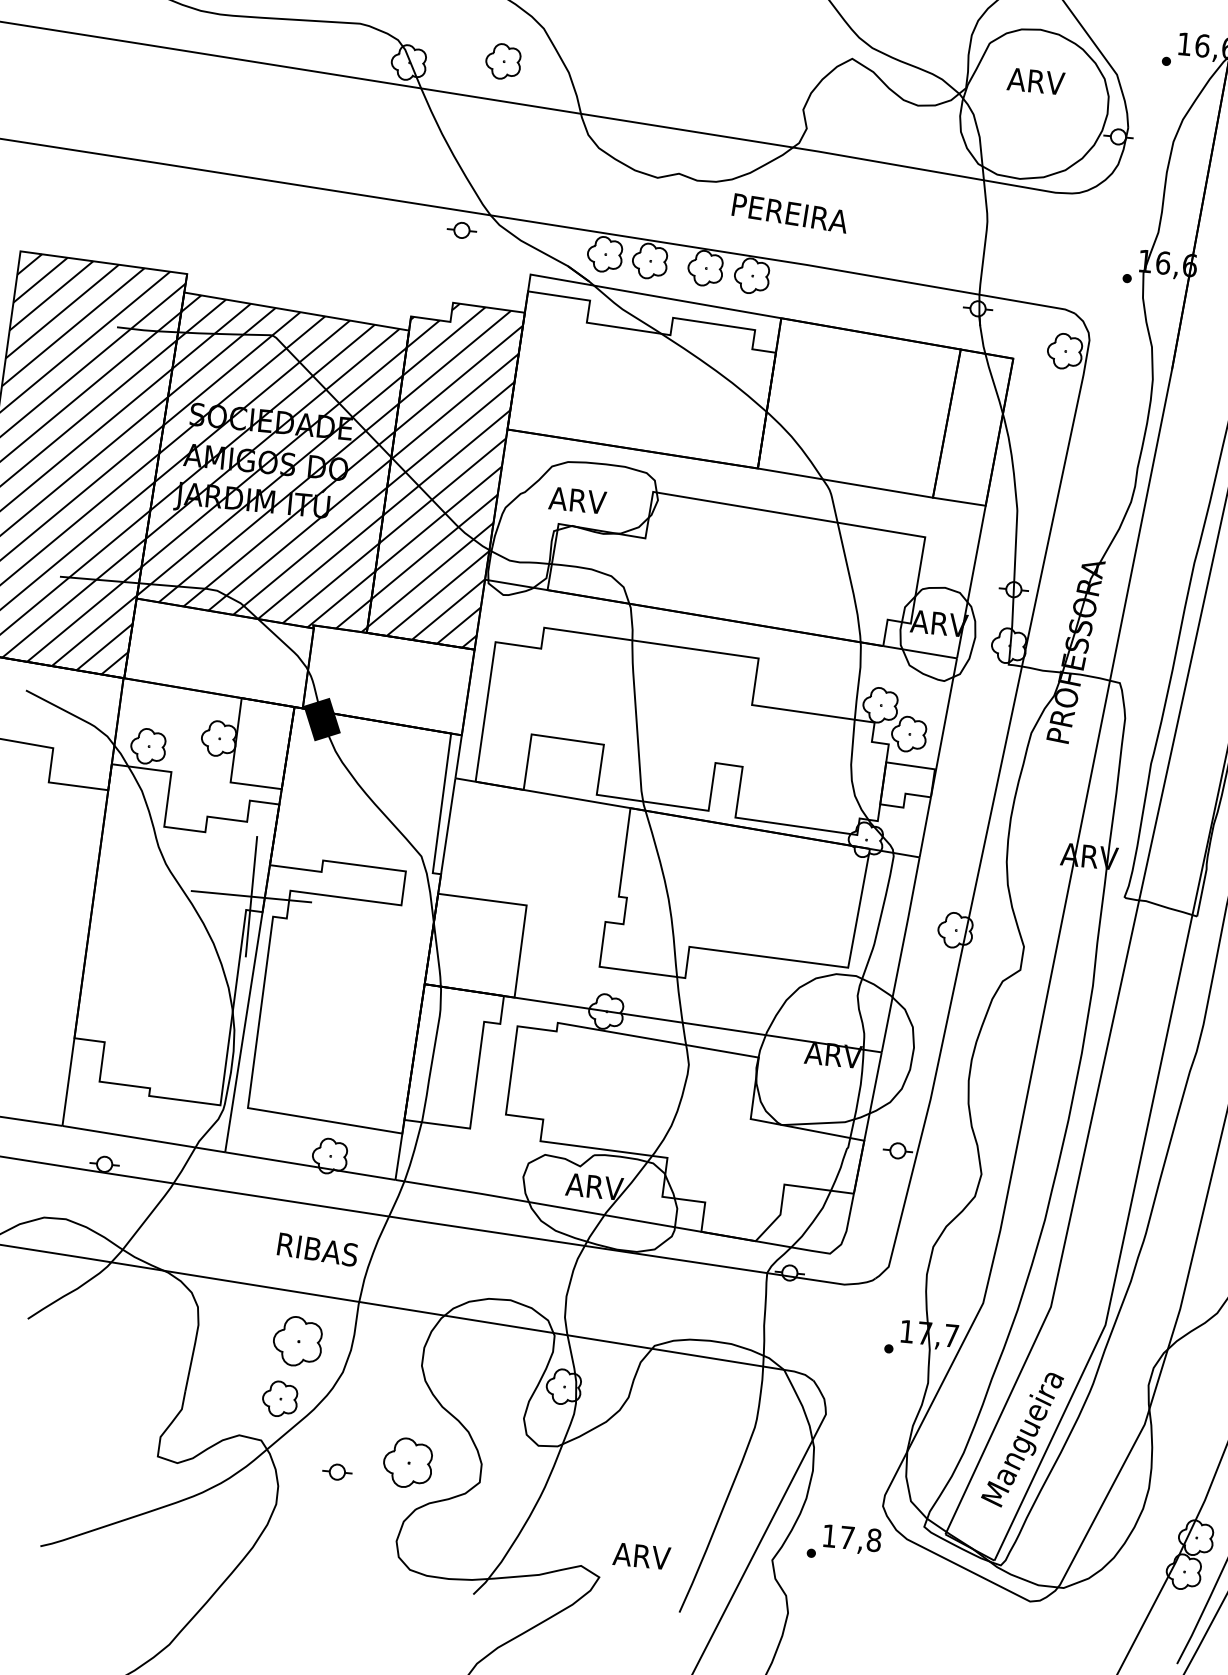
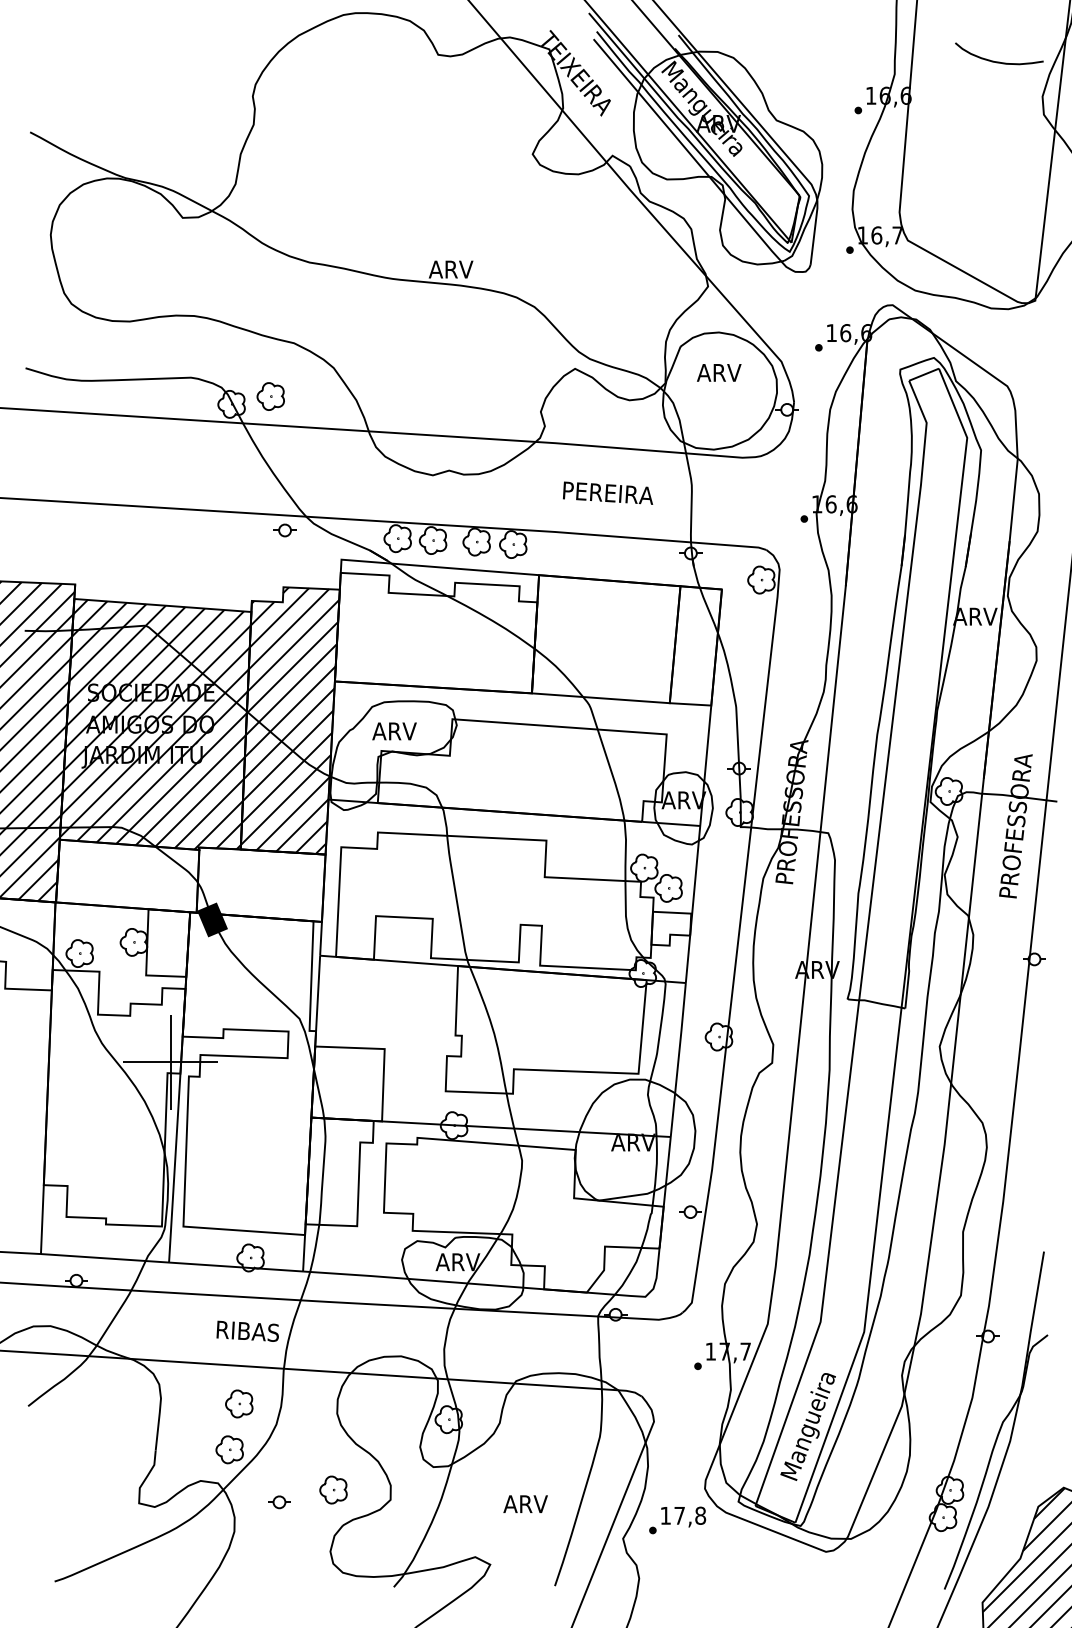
part: (503, 61) -> (270, 396), moved
text: (790, 212) -> (608, 492), moved
part: (298, 1340) -> (239, 1403), size x0.71
part: (408, 1462) -> (333, 1489), size x0.71
text: (641, 1555) -> (525, 1503), moved

